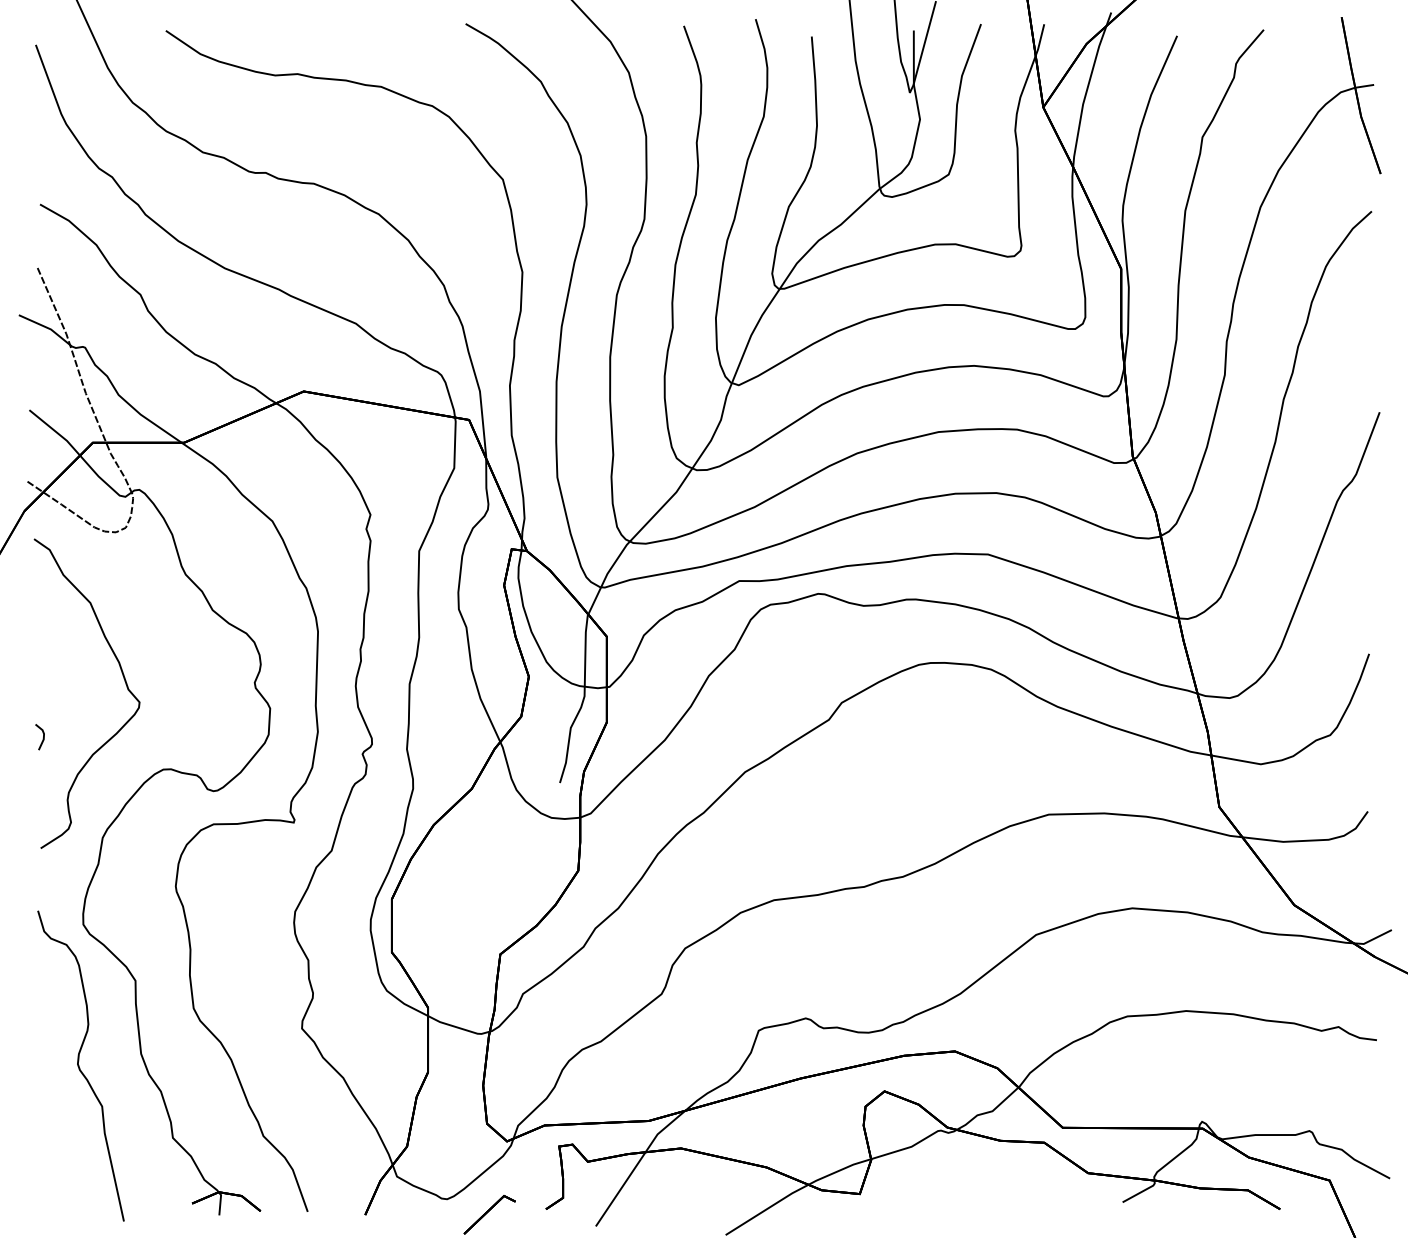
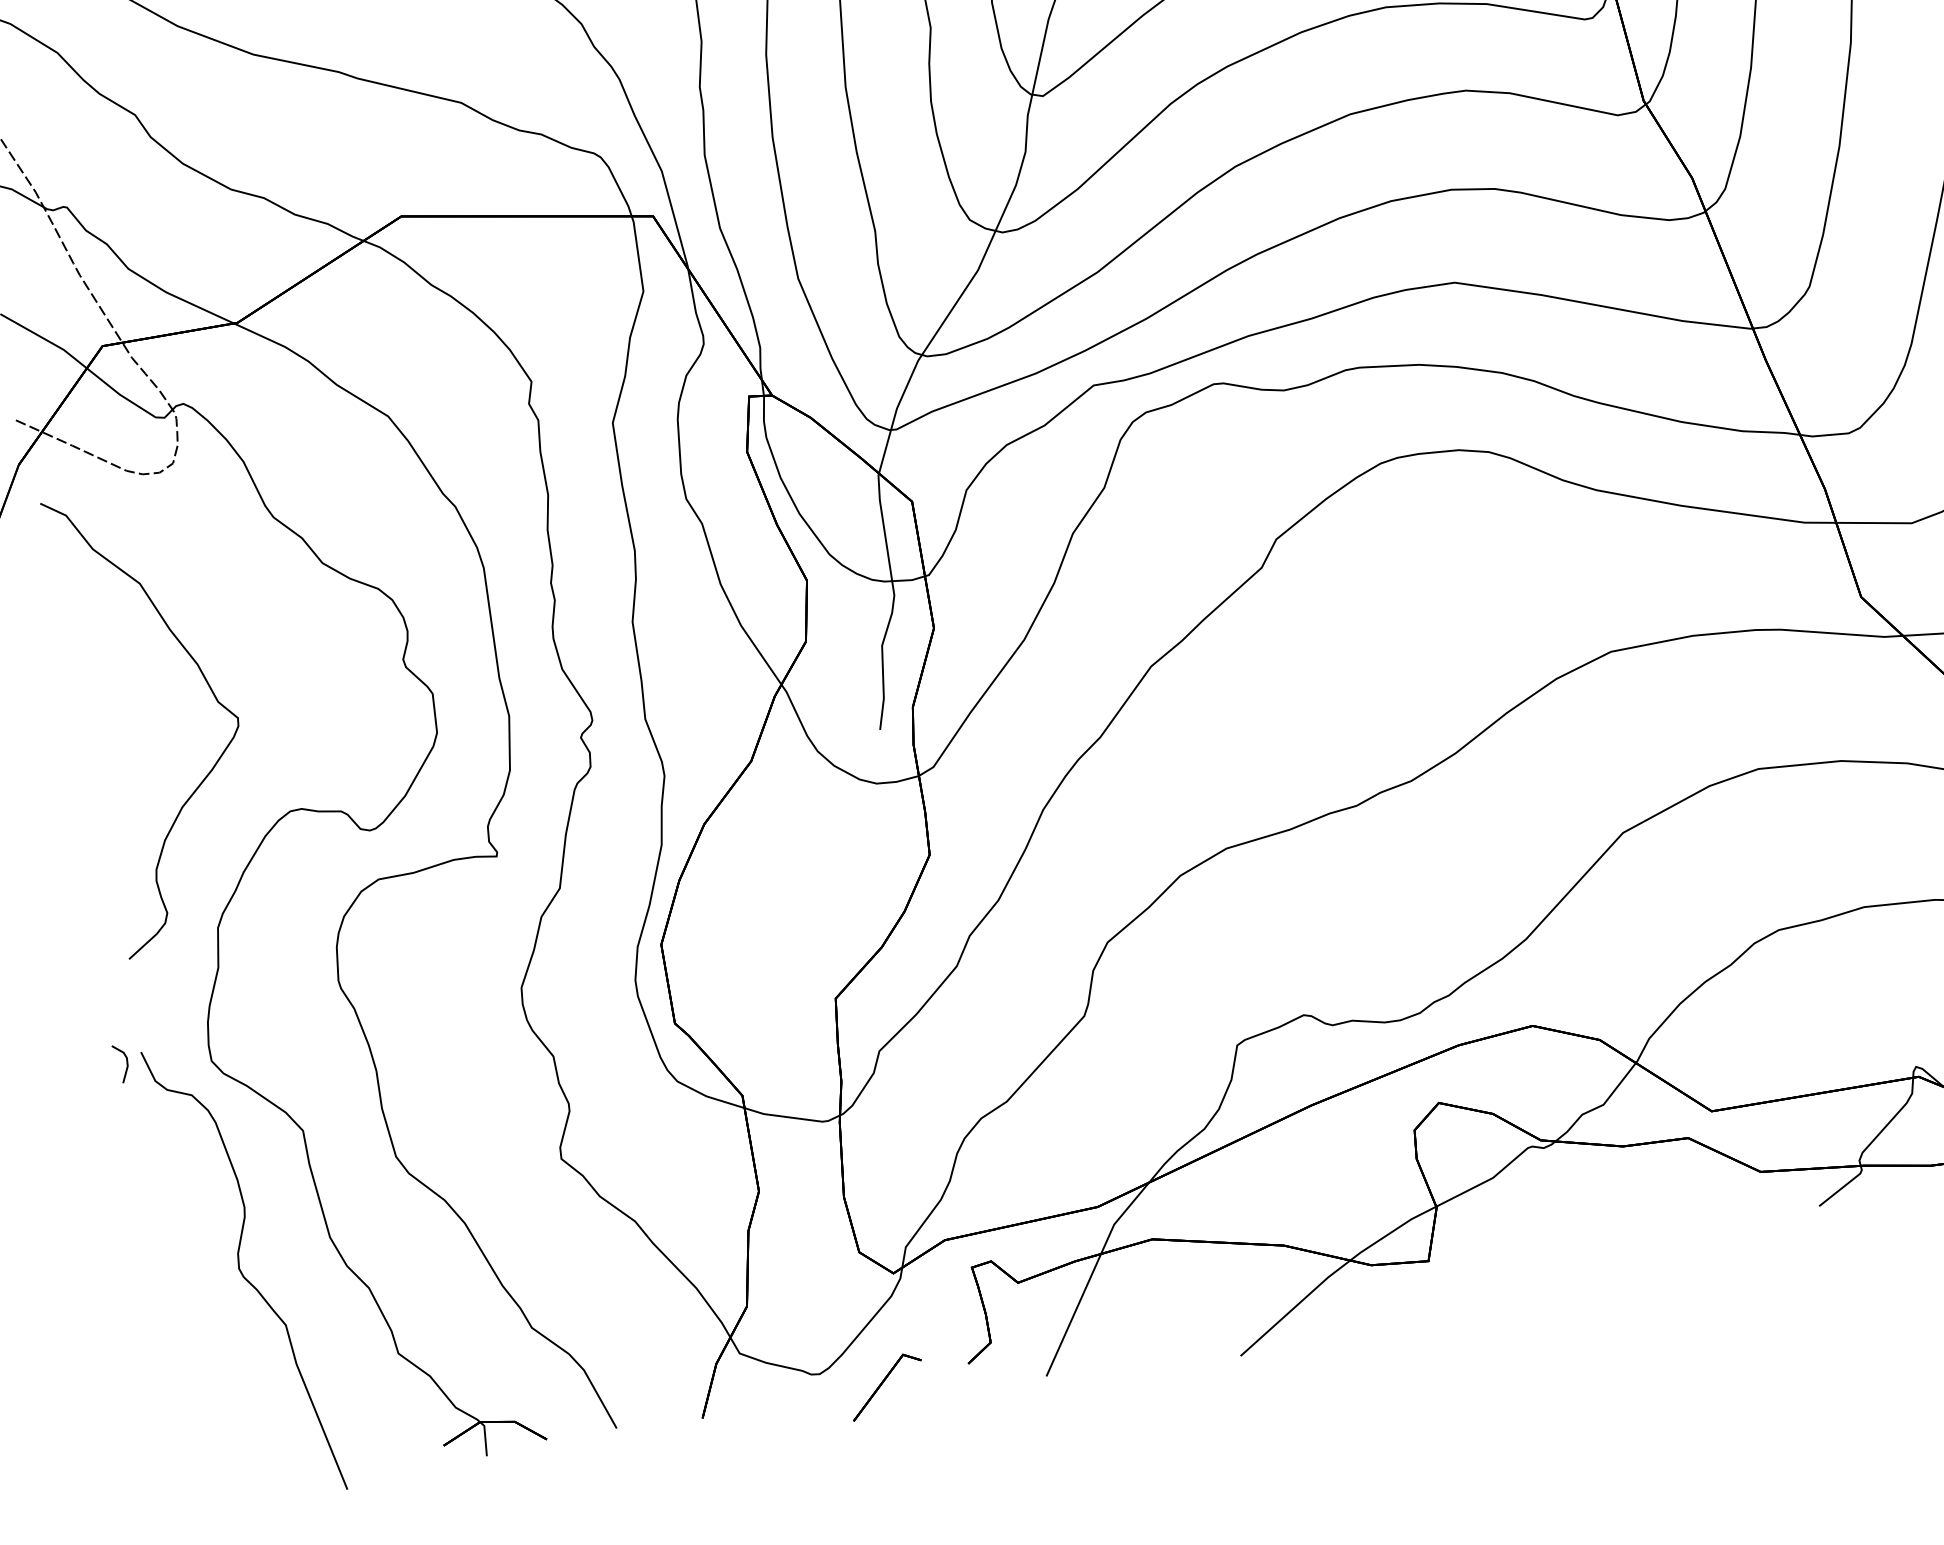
line: (42, 738) -> (125, 1065), moved

